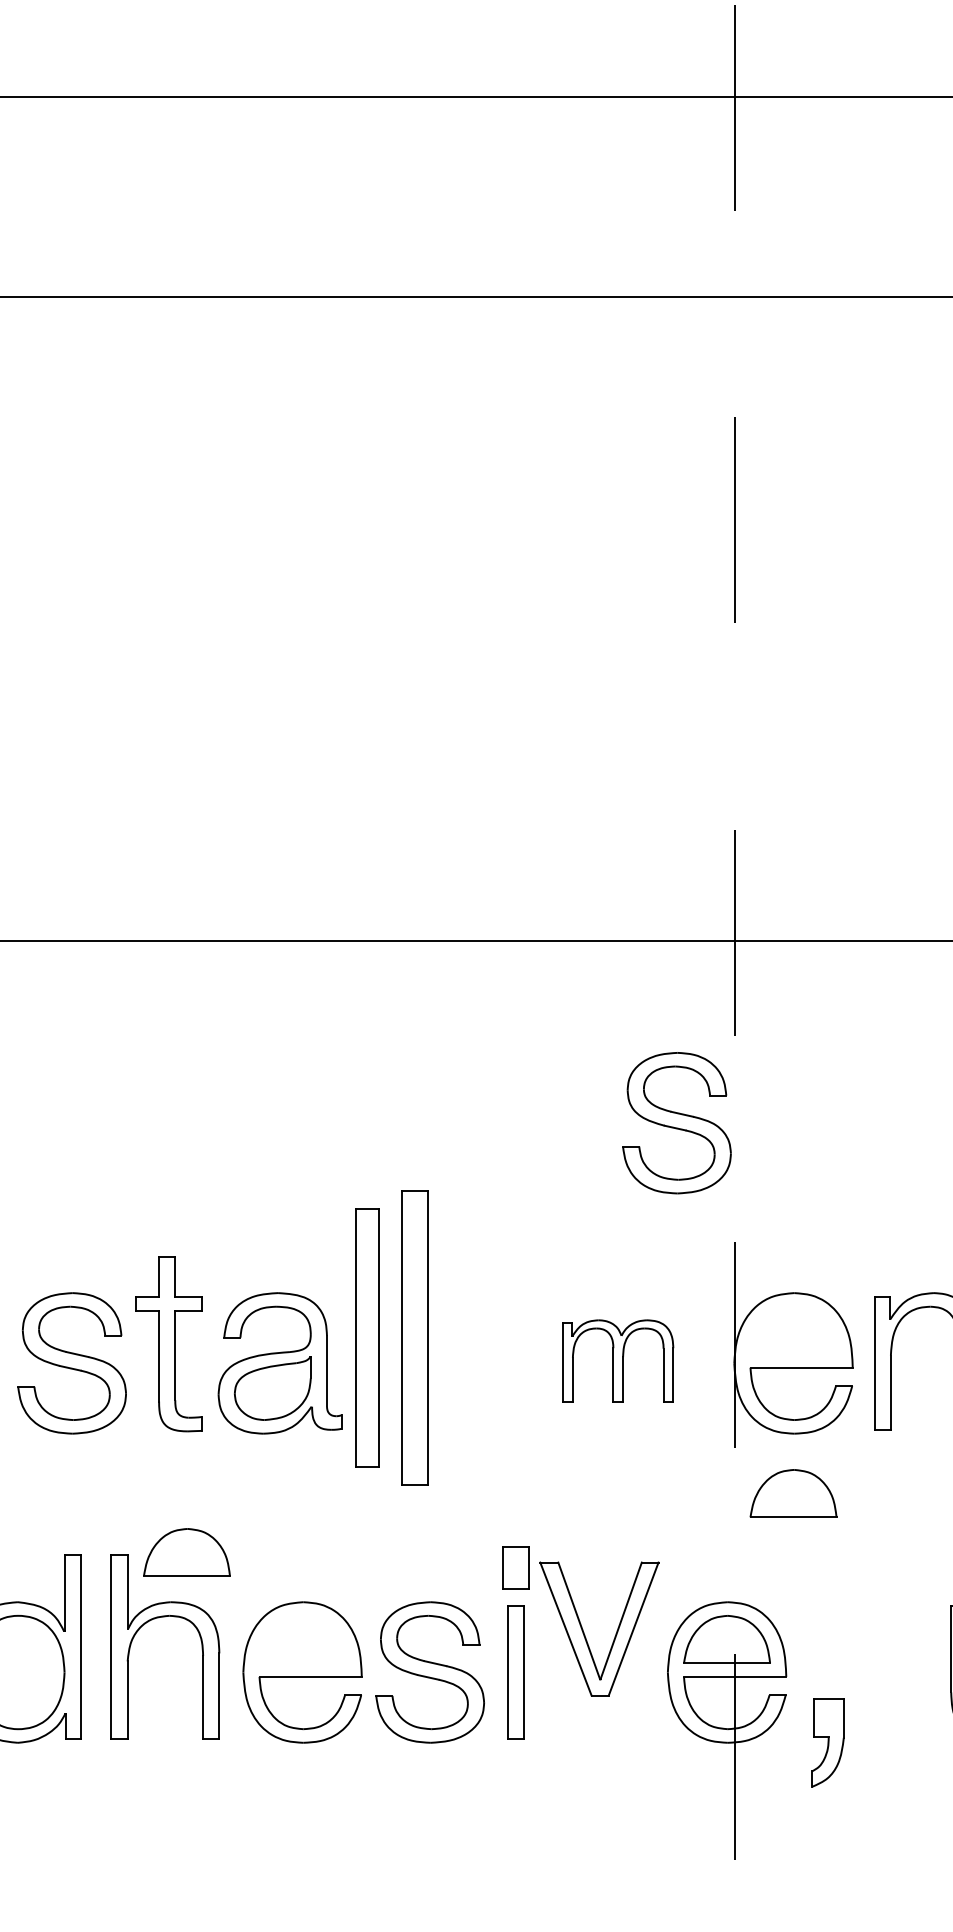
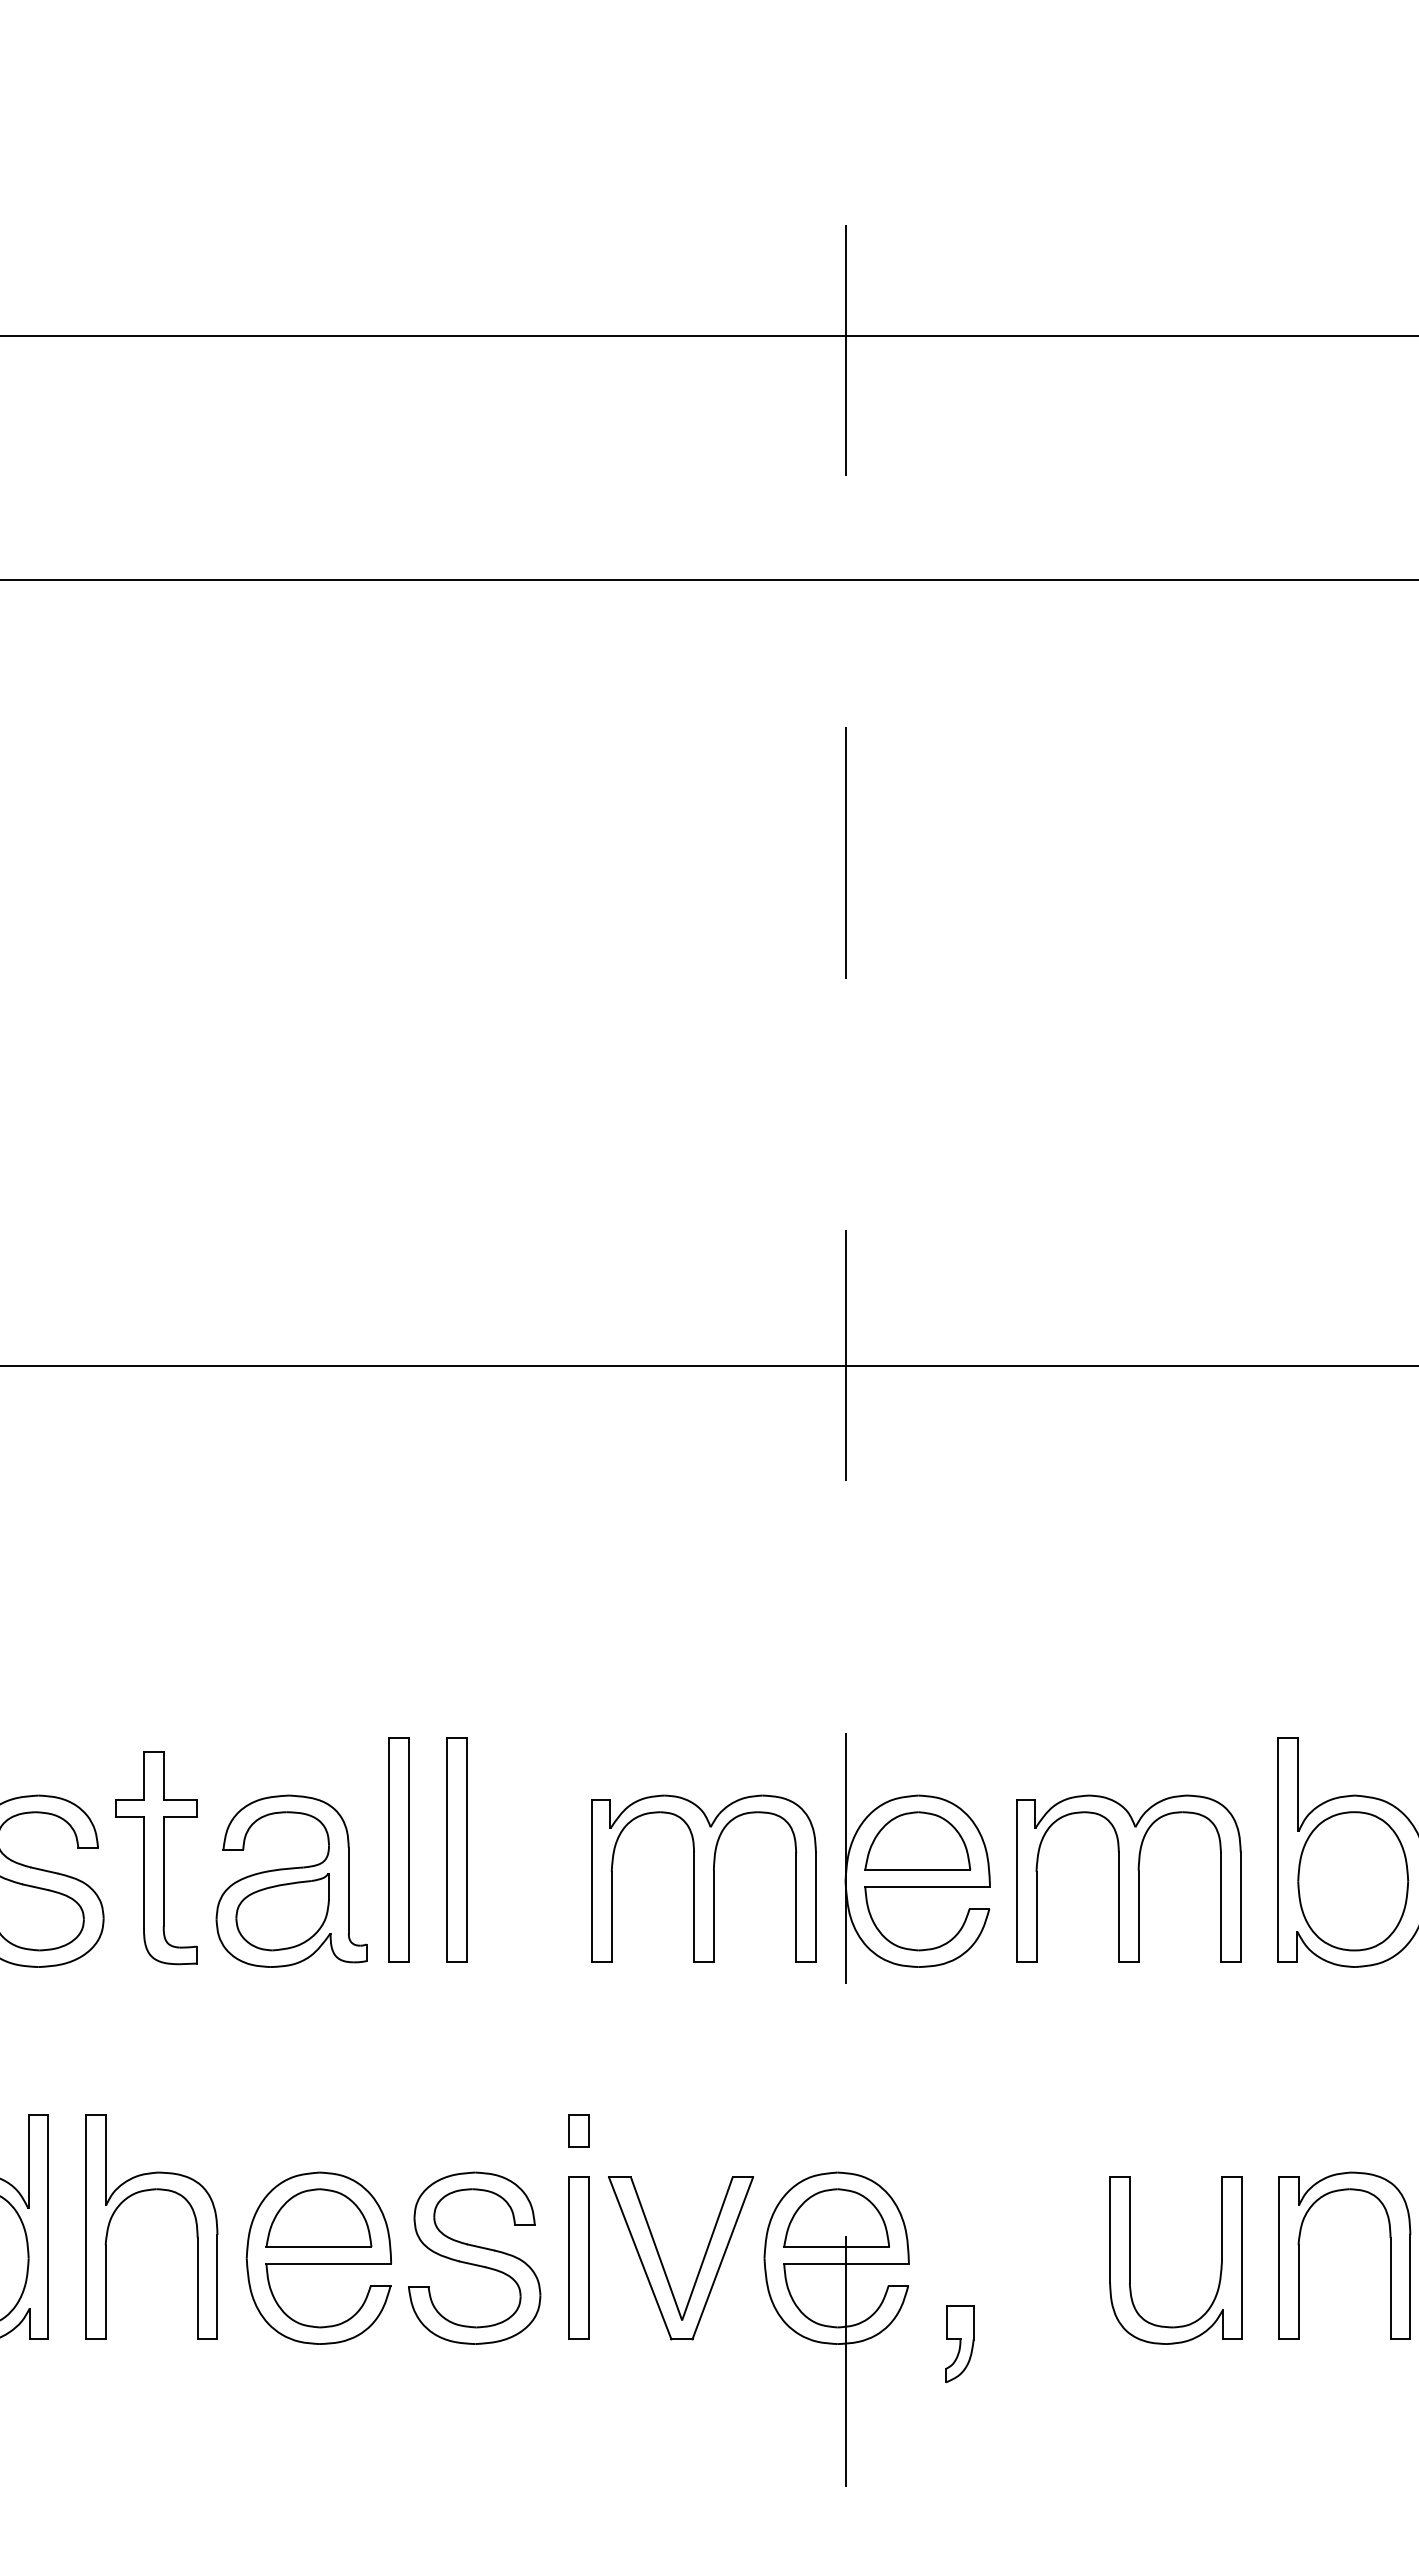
part: (676, 1122) -> (775, 1587), removed
part: (367, 1337) -> (398, 1849), size x0.71
part: (415, 1337) -> (456, 1849), size x0.62
part: (617, 1361) -> (703, 1878), size x1.67
part: (793, 1493) -> (917, 1840), moved
part: (186, 1552) -> (318, 2217), moved
part: (515, 1567) -> (578, 2130), size x0.62
part: (585, 1634) -> (663, 2264), moved
part: (827, 1742) -> (959, 2343), size x0.71

